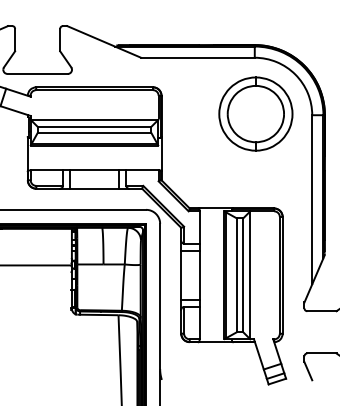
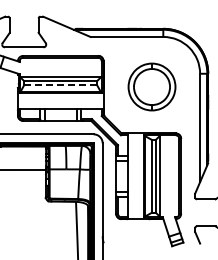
part: (255, 113) -> (151, 86), moved
line: (95, 133) -> (61, 85), solid -> dashed

